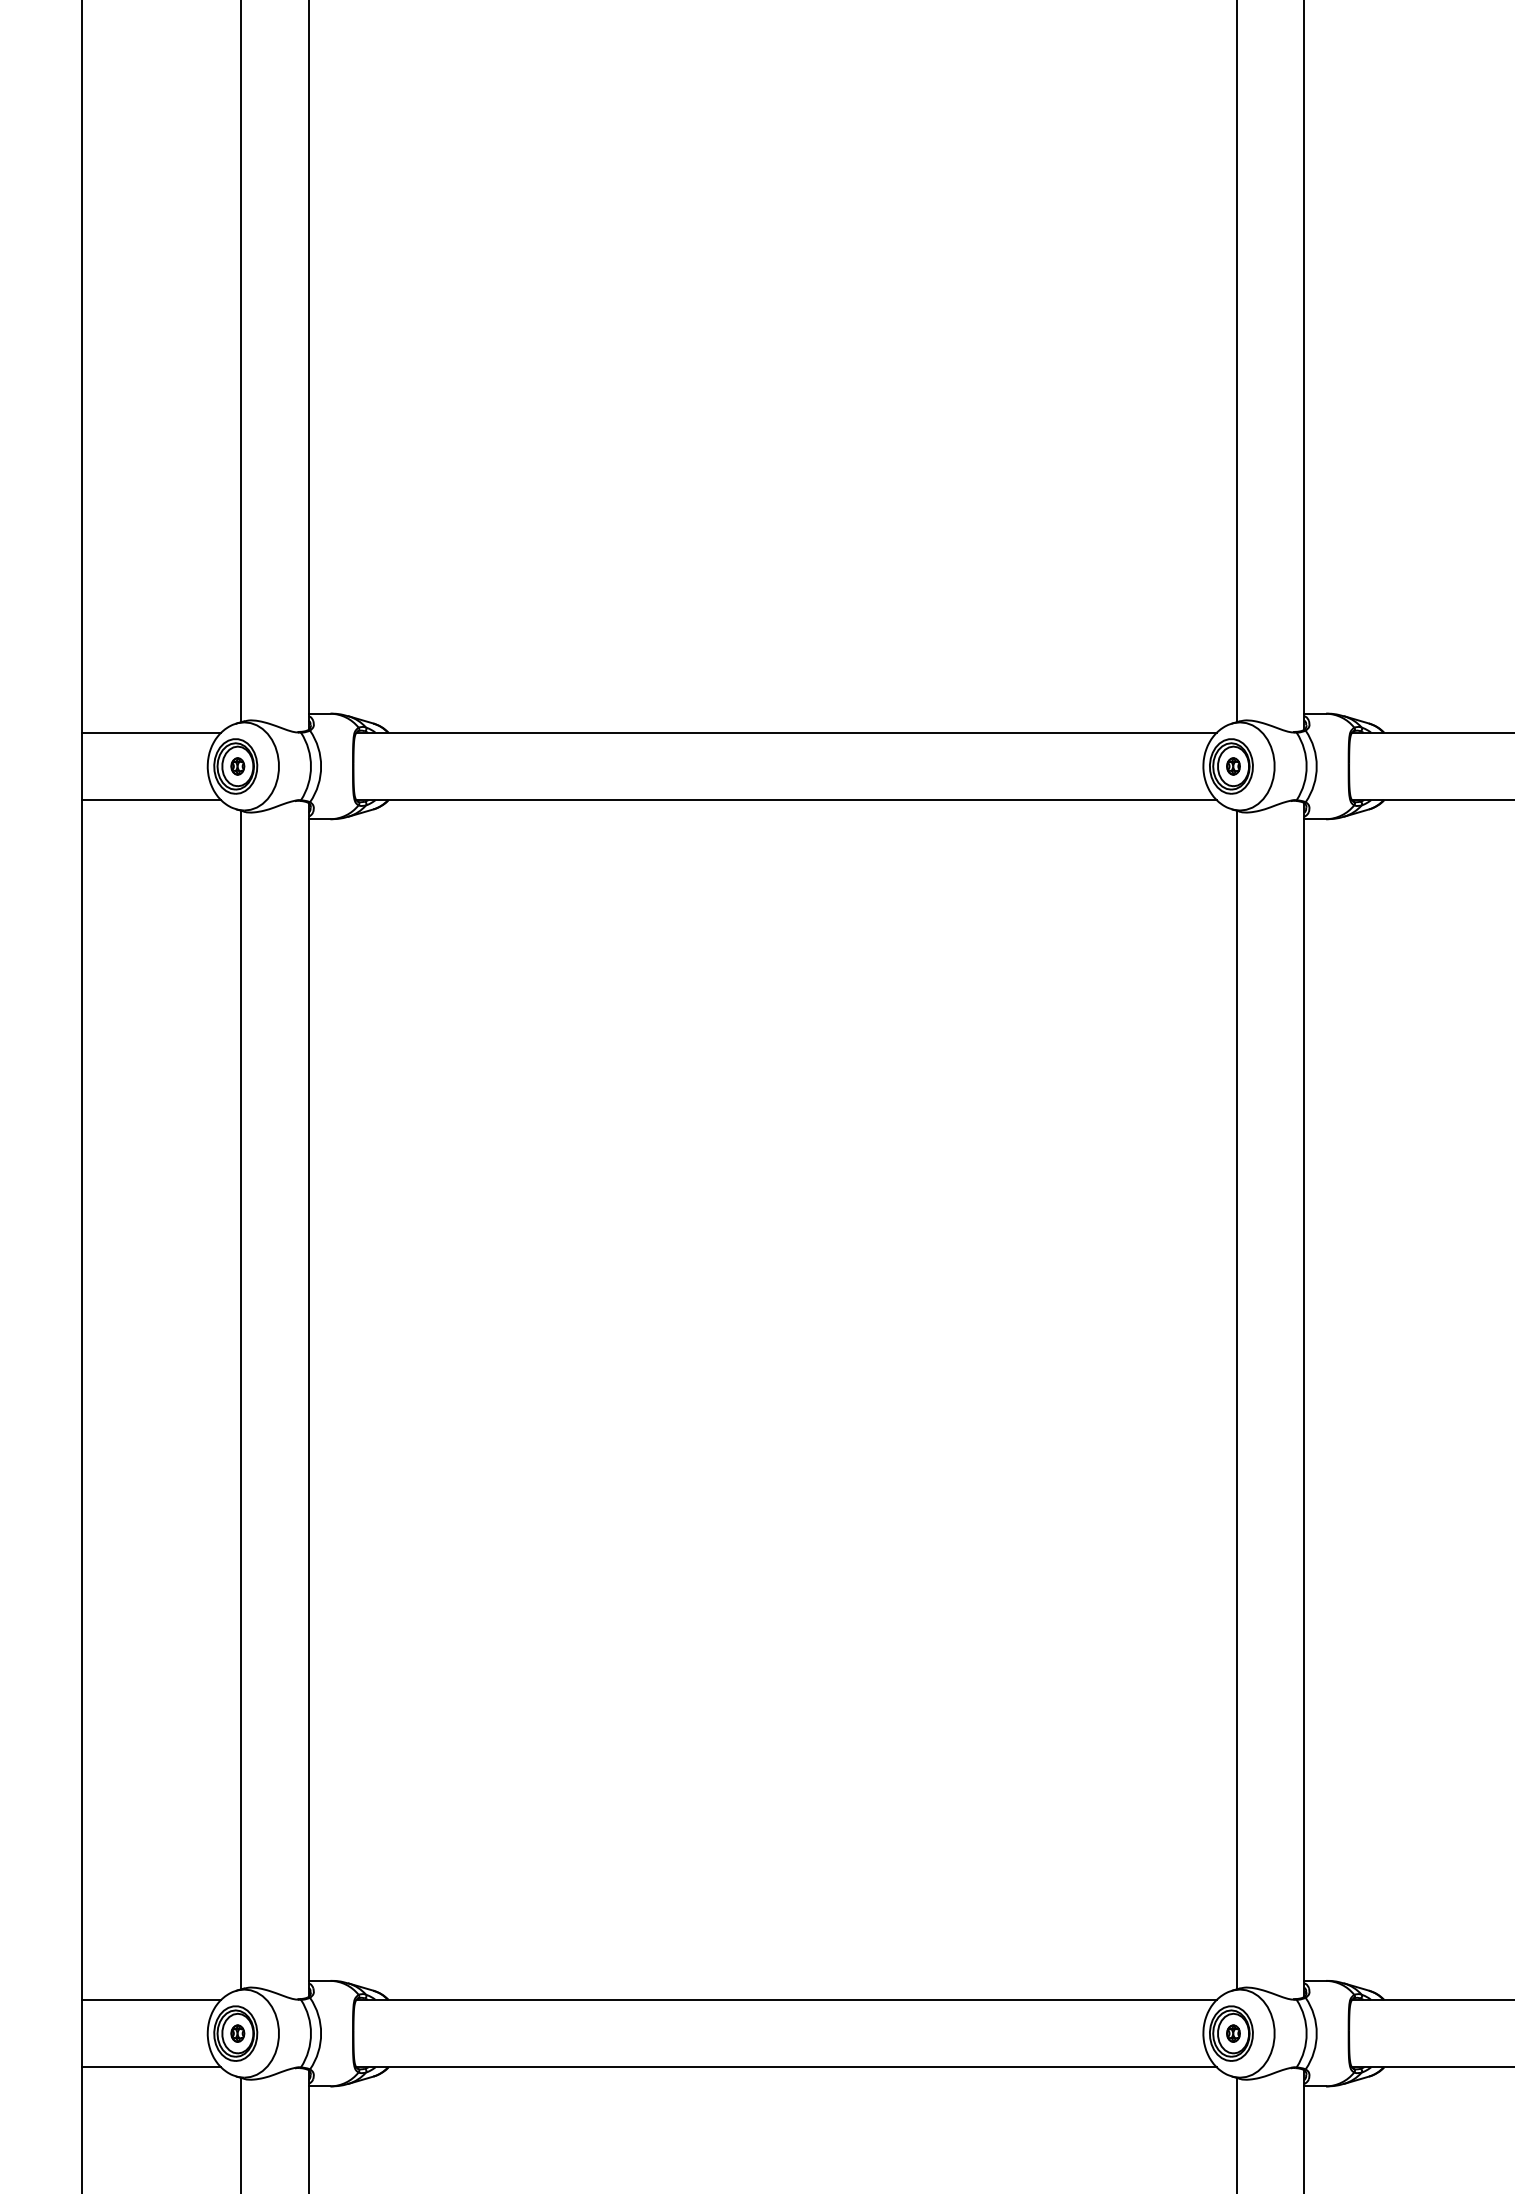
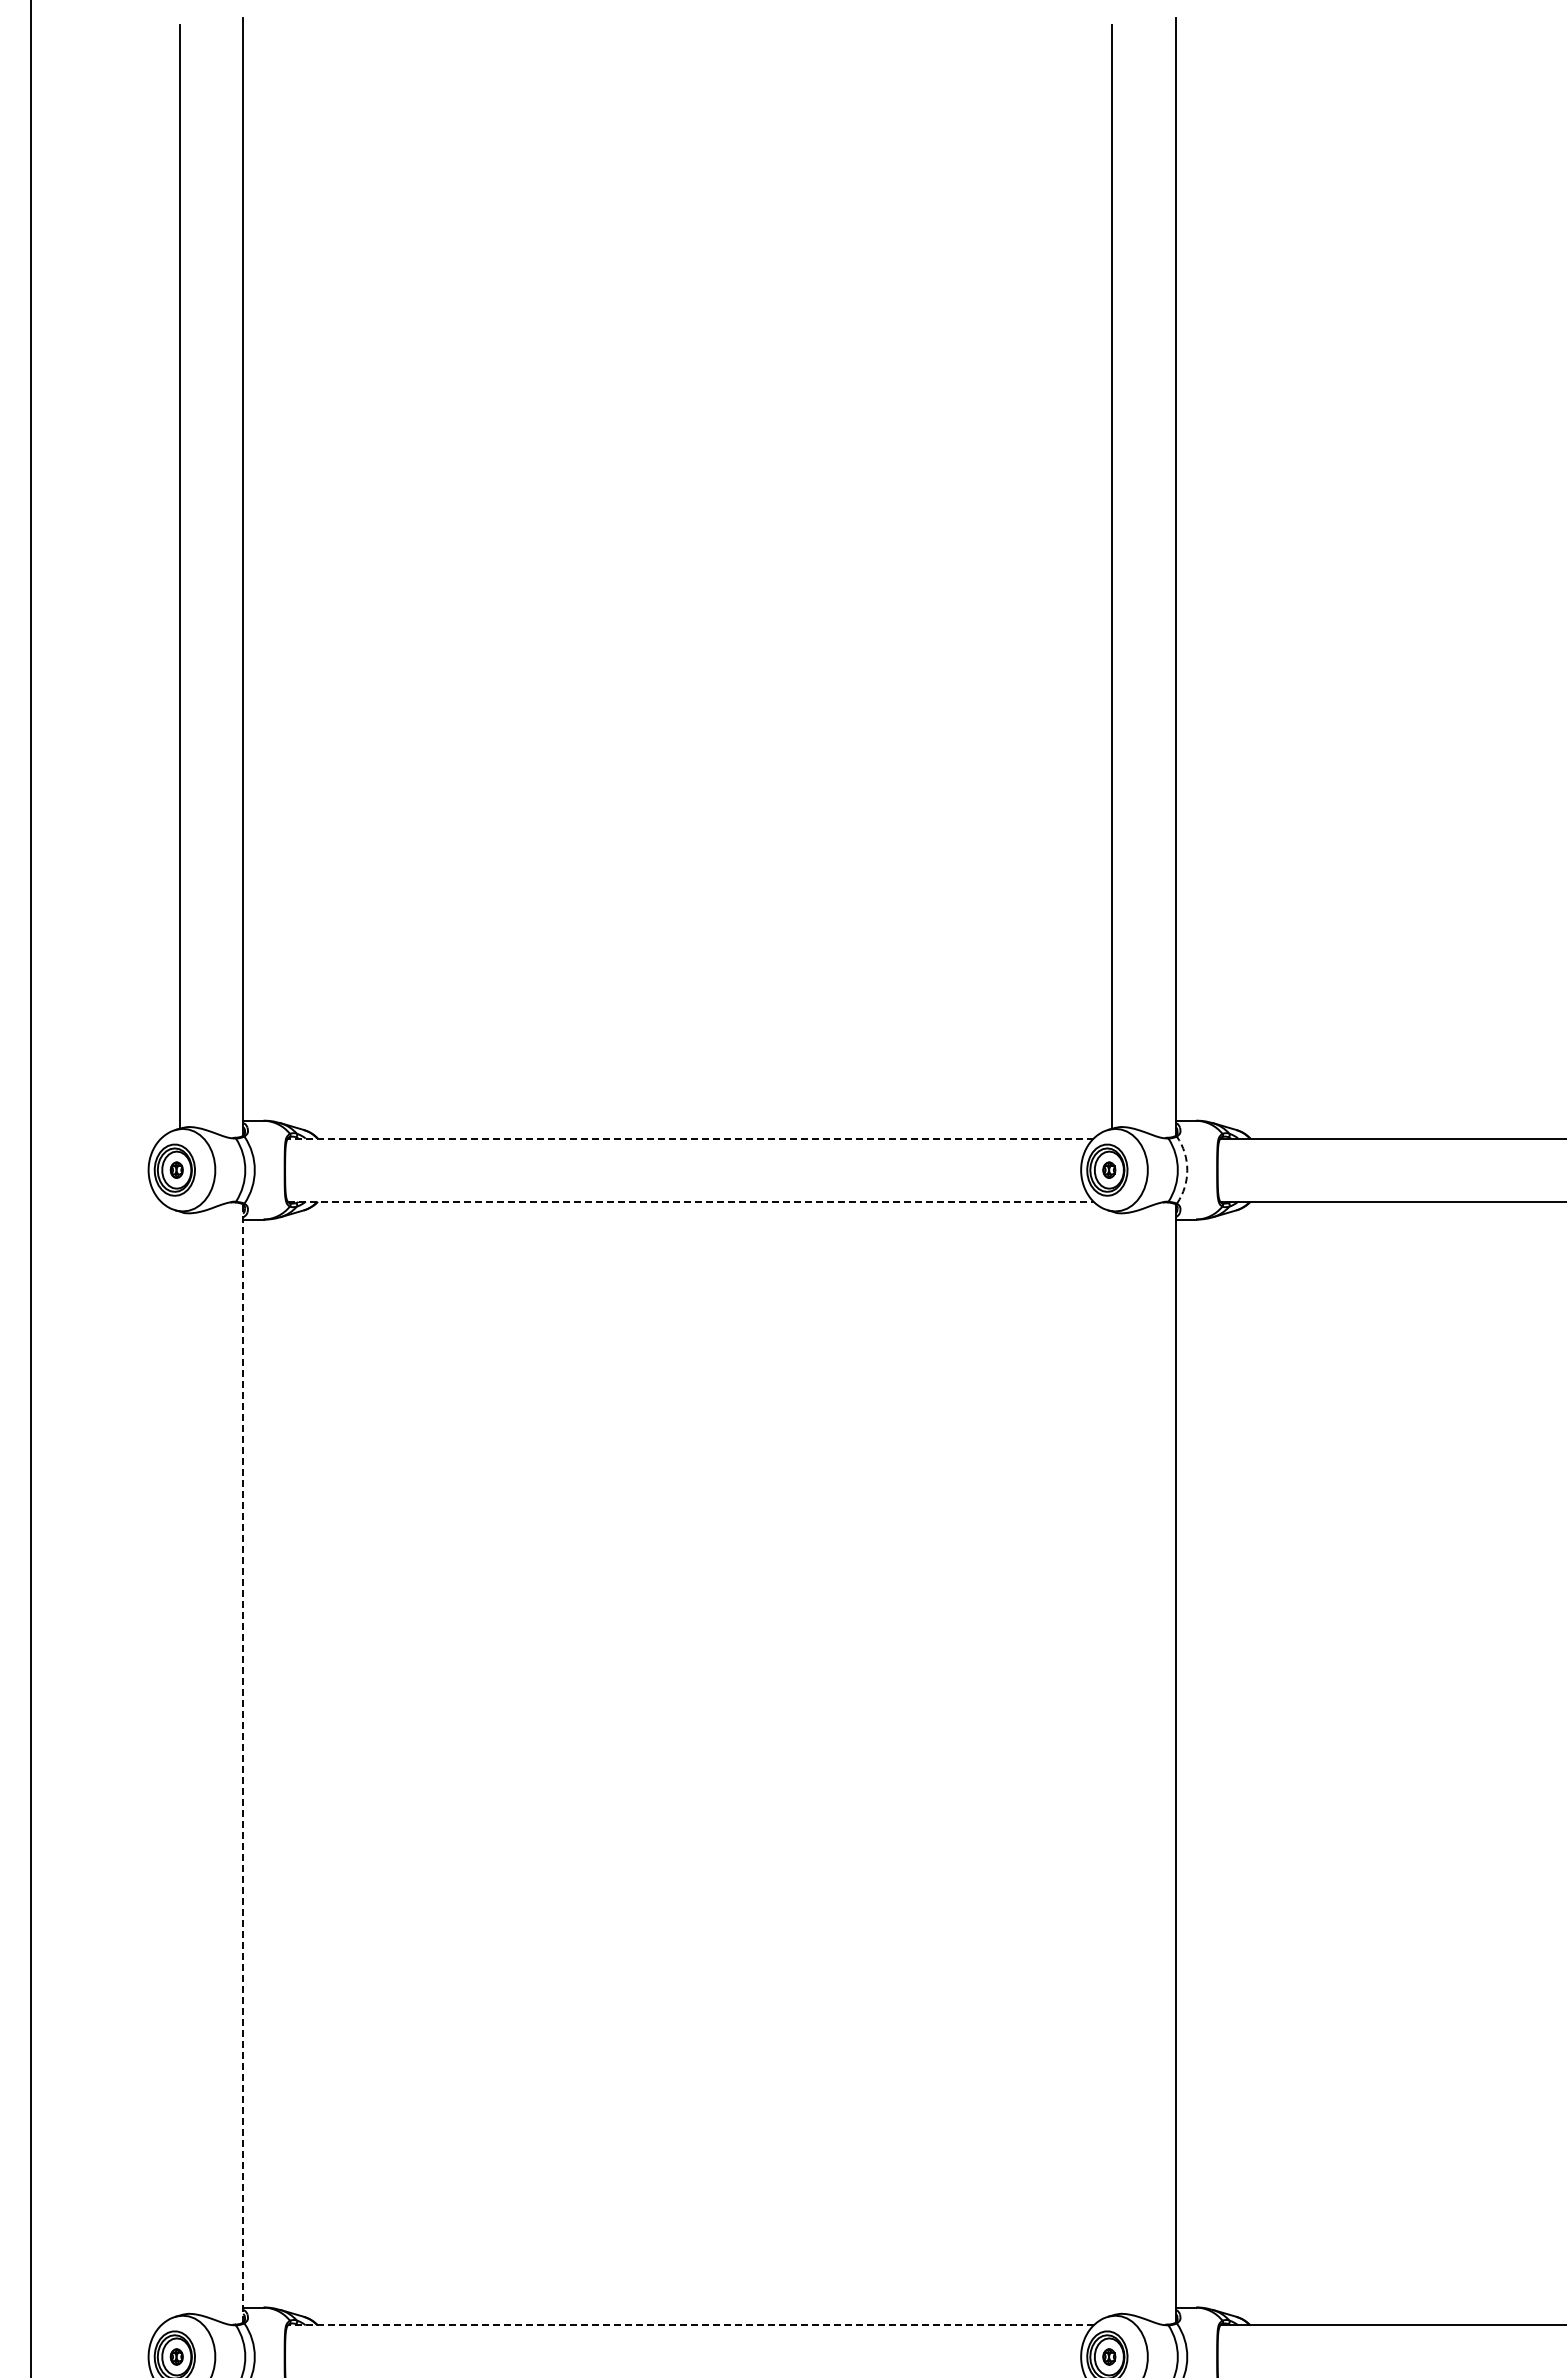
line: (151, 732) -> (95, 1138), removed
line: (786, 732) -> (690, 1138), solid -> dashed
arc: (1316, 766) -> (1187, 1170), solid -> dashed
line: (151, 799) -> (95, 1201), removed
line: (786, 799) -> (690, 1201), solid -> dashed
line: (240, 1399) -> (179, 1763), removed
line: (309, 1399) -> (243, 1763), solid -> dashed
line: (1236, 1399) -> (1112, 1763), removed
line: (151, 2000) -> (95, 2325), removed
line: (786, 2000) -> (690, 2325), solid -> dashed

